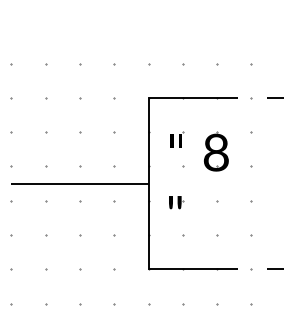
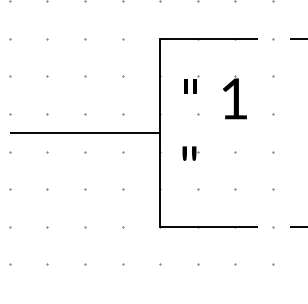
text: (215, 152) -> (233, 98), 8 -> 1

